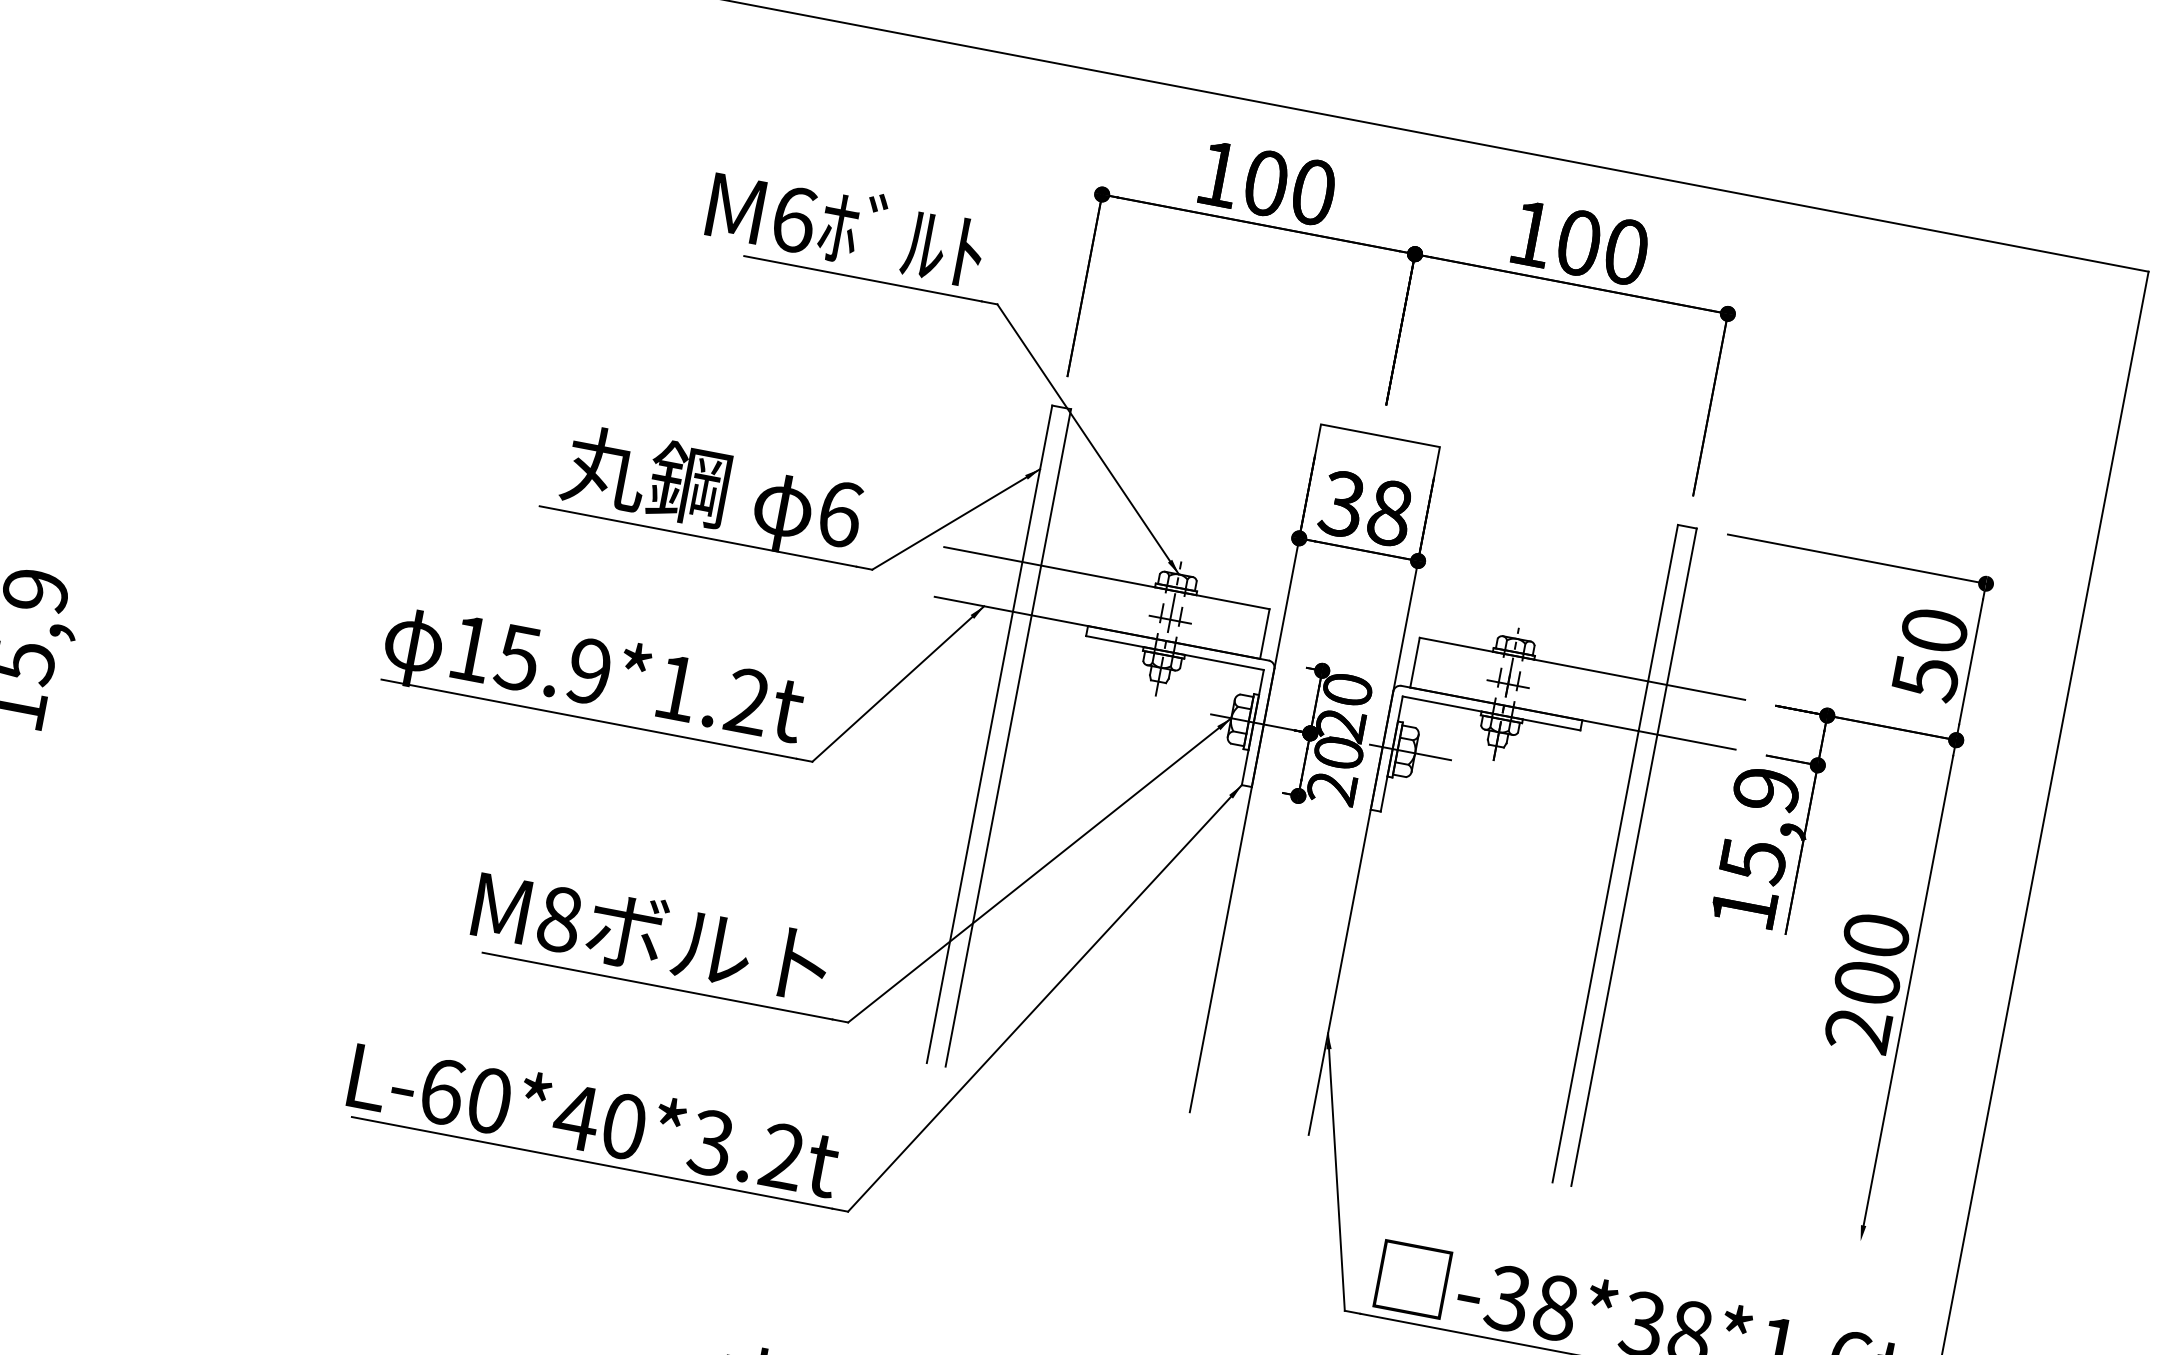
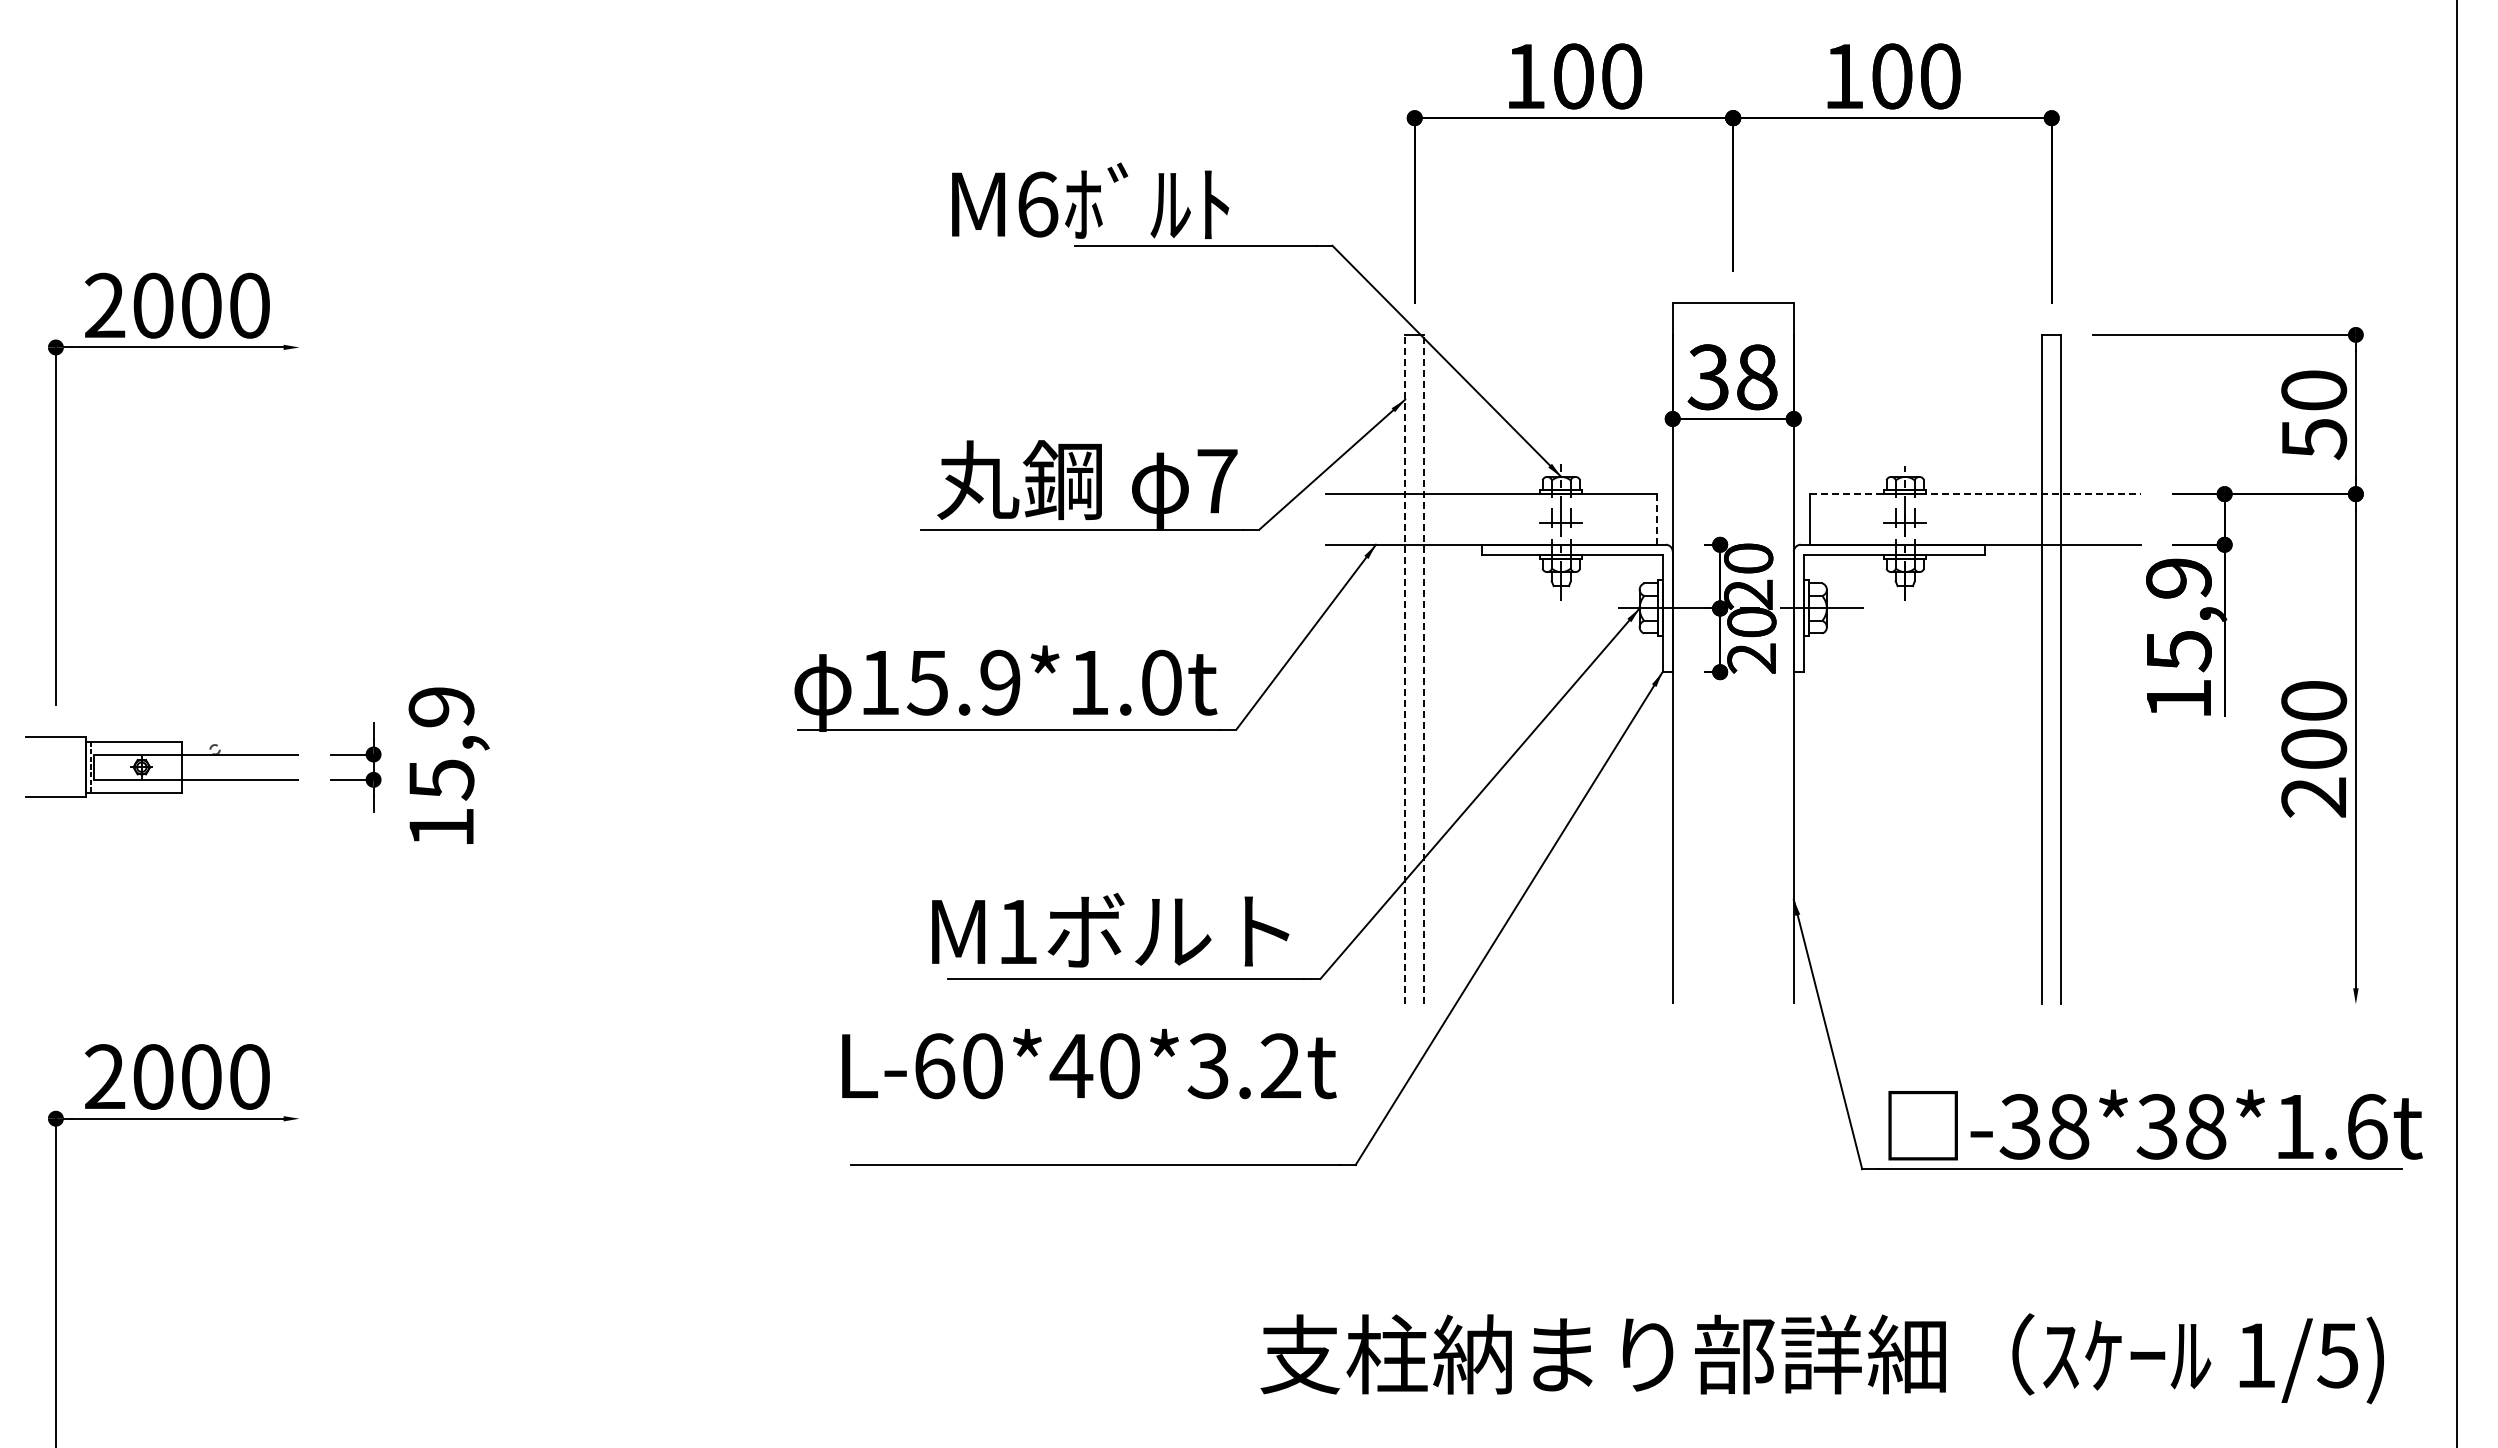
text: (846, 225) -> (1090, 200), moved
text: (840, 514) -> (1217, 481), 6 -> 7
line: (1264, 634) -> (1656, 519), solid -> dashed
line: (1582, 669) -> (1975, 494), solid -> dashed
text: (747, 701) -> (1161, 682), 15.9*1.2t -> 15.9*1.0t
line: (989, 734) -> (1405, 669), solid -> dashed
line: (1008, 737) -> (1424, 669), solid -> dashed
text: (560, 919) -> (1018, 931), M8 -> M1
text: (594, 1119) -> (1089, 1064), moved

